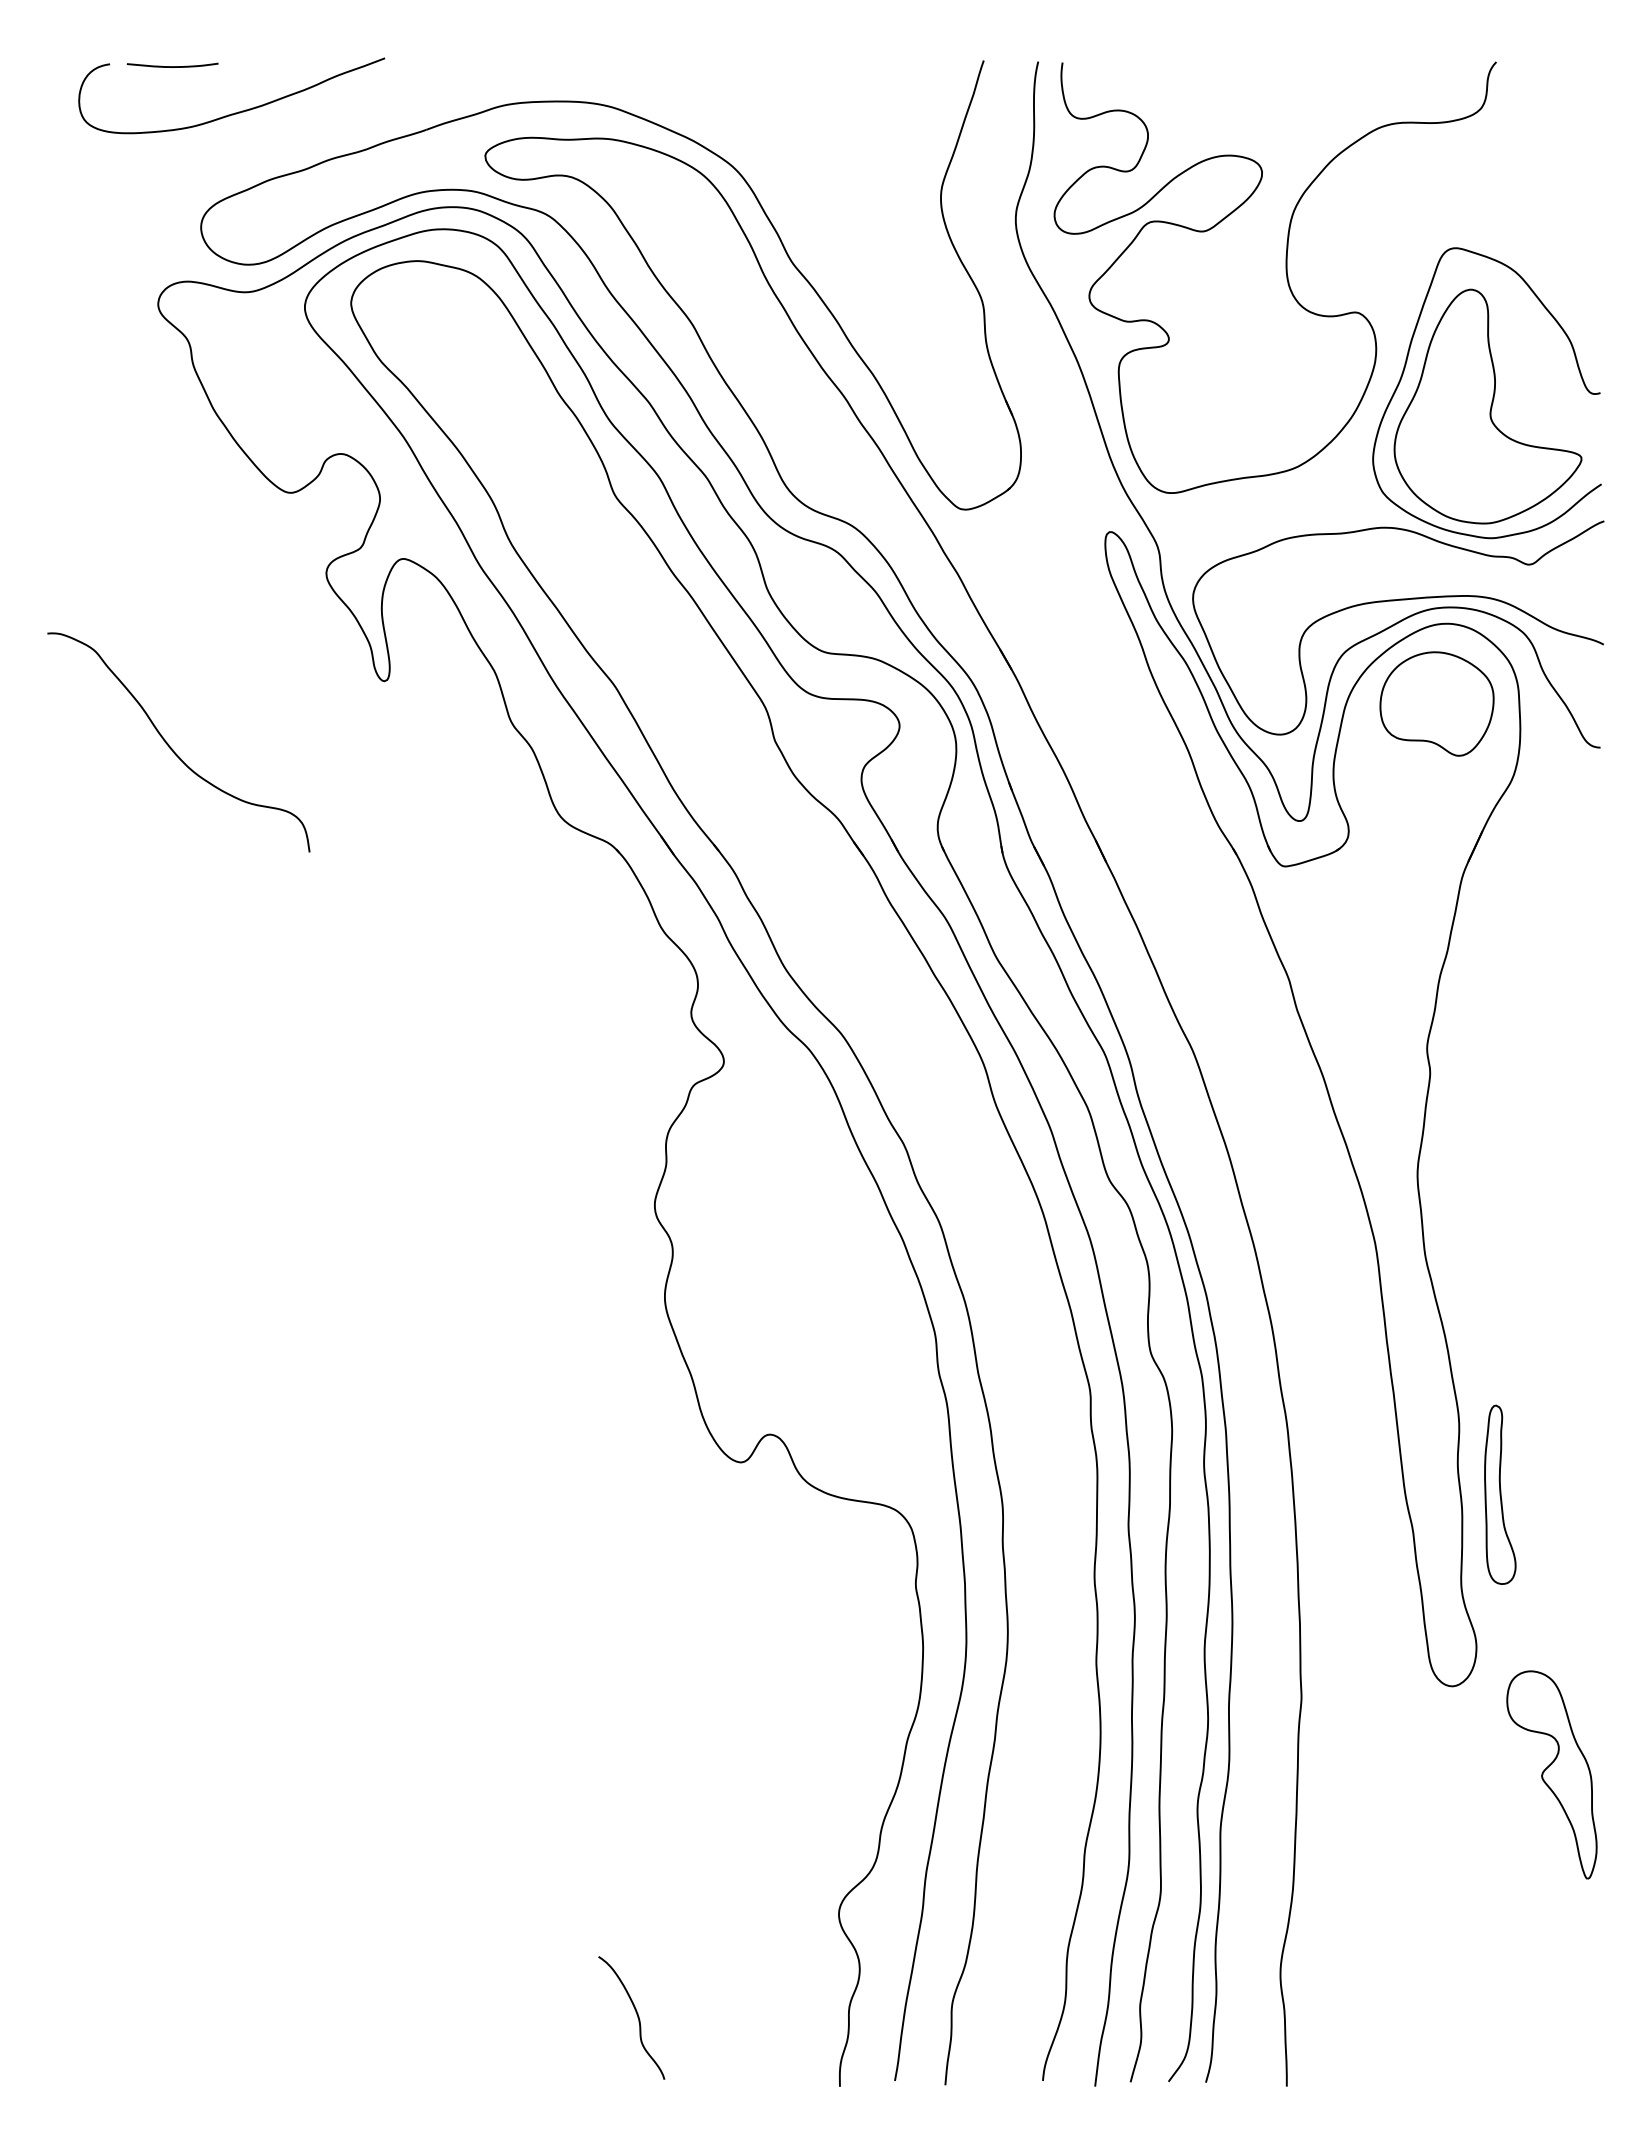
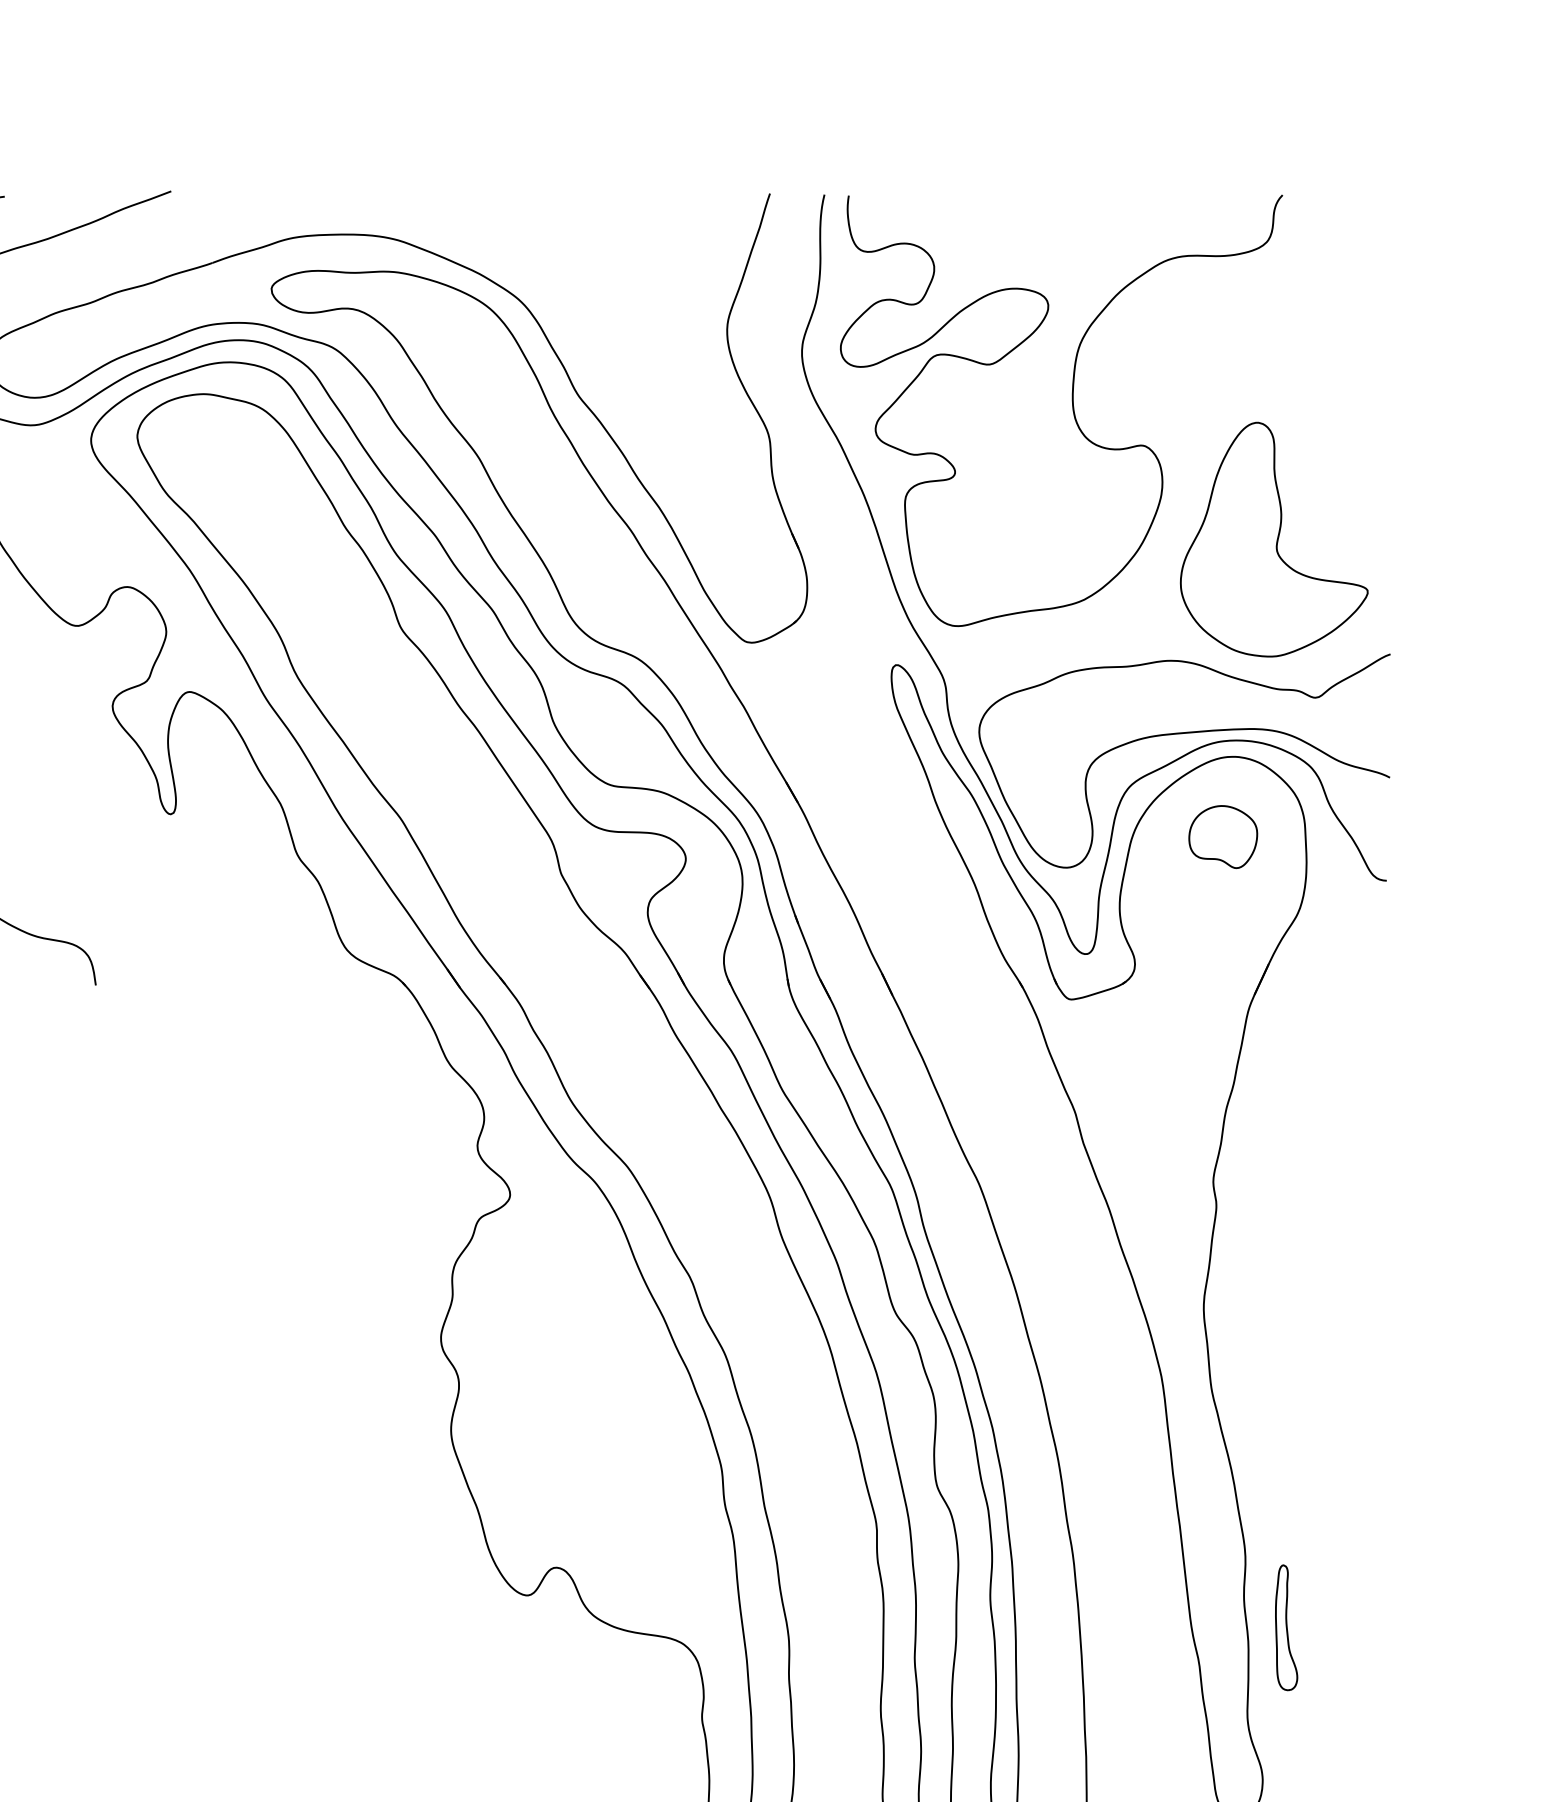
curve: (1406, 365) -> (1192, 498), removed
part: (1436, 703) -> (1222, 836), size x0.6
part: (1500, 1494) -> (1286, 1627), size x0.7

